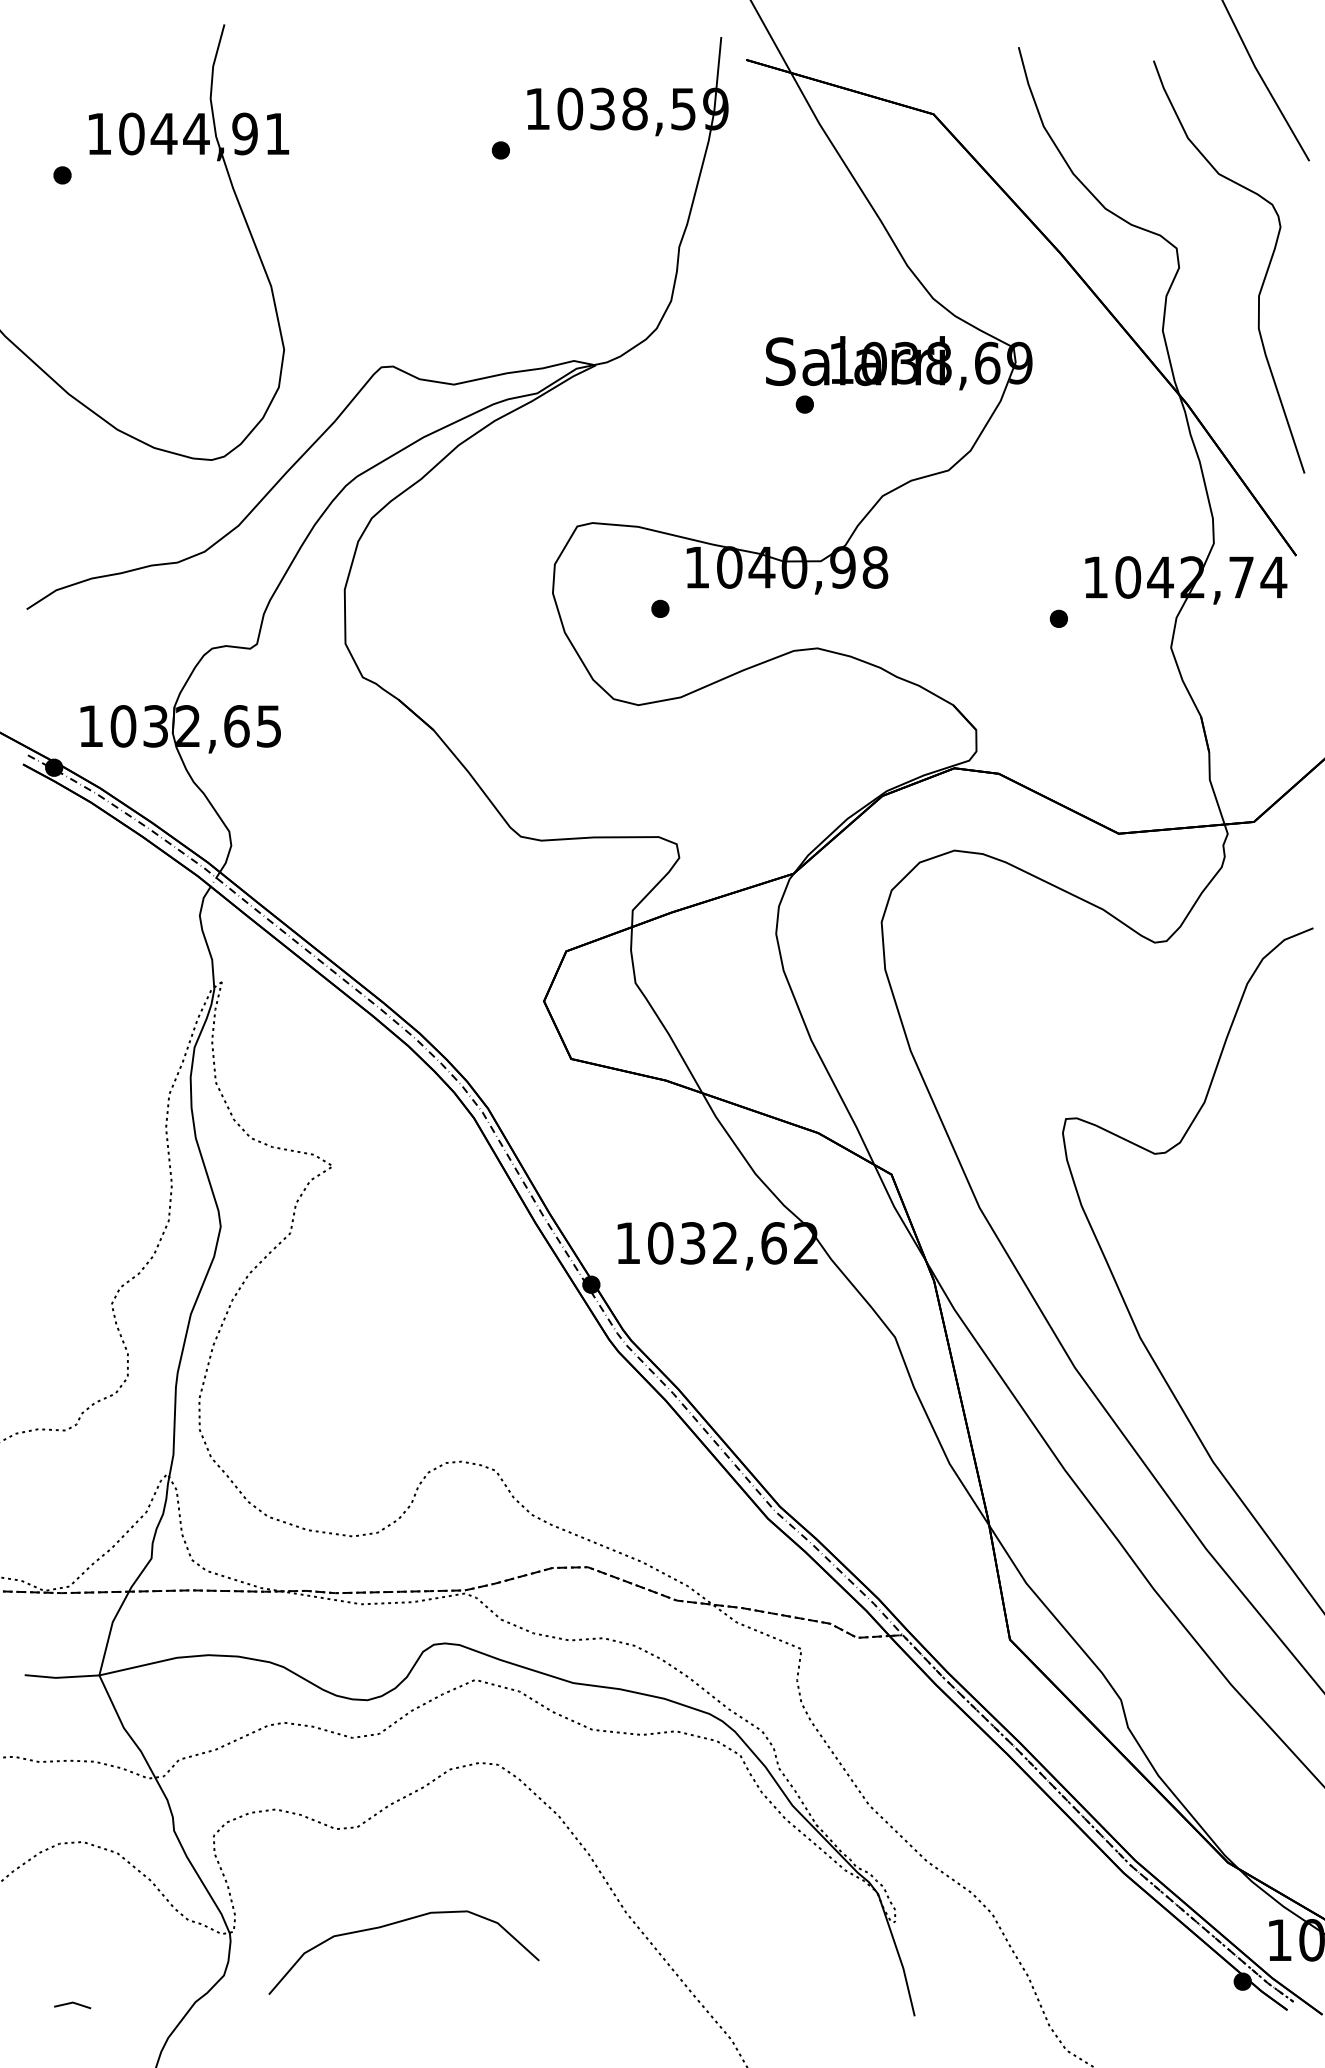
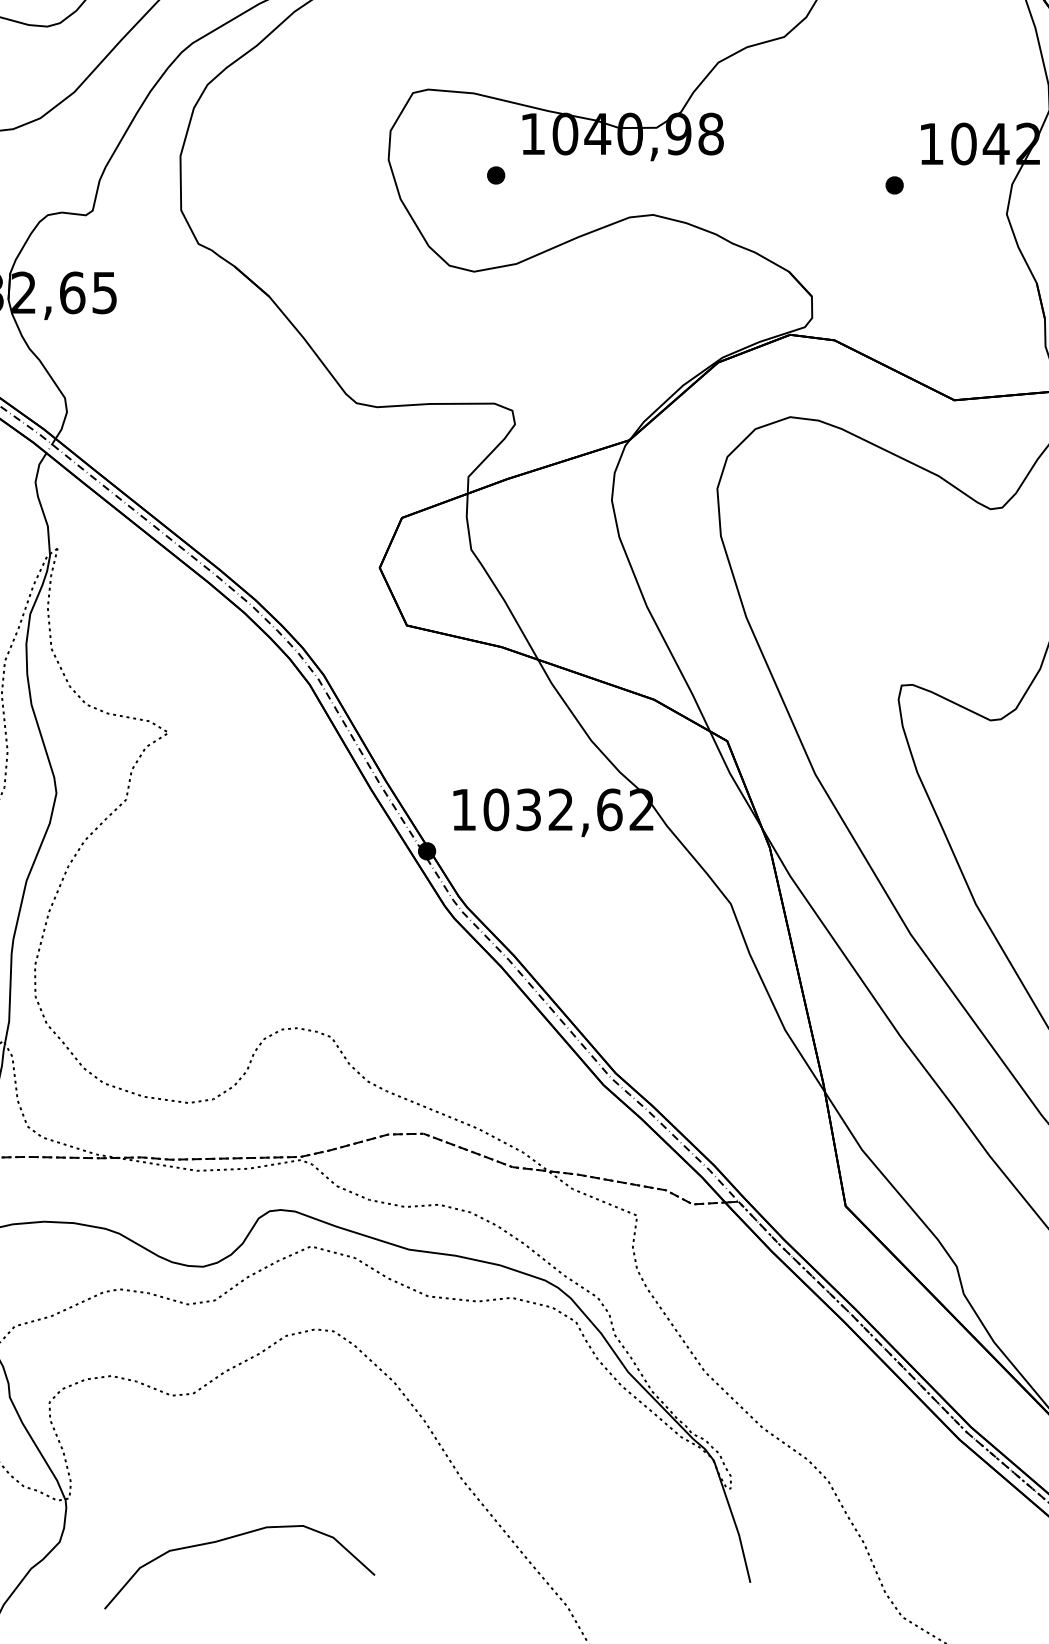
curve: (394, 1924) -> (230, 1539), moved

